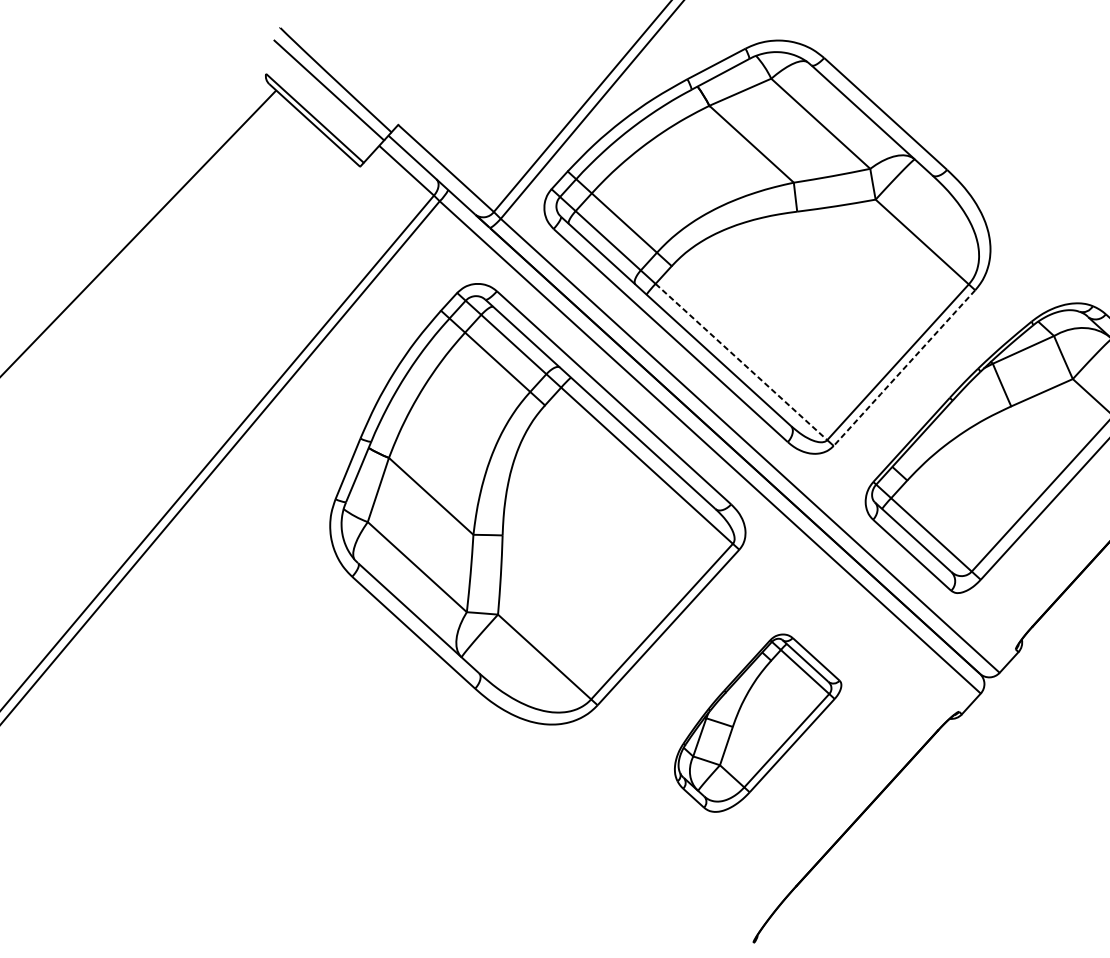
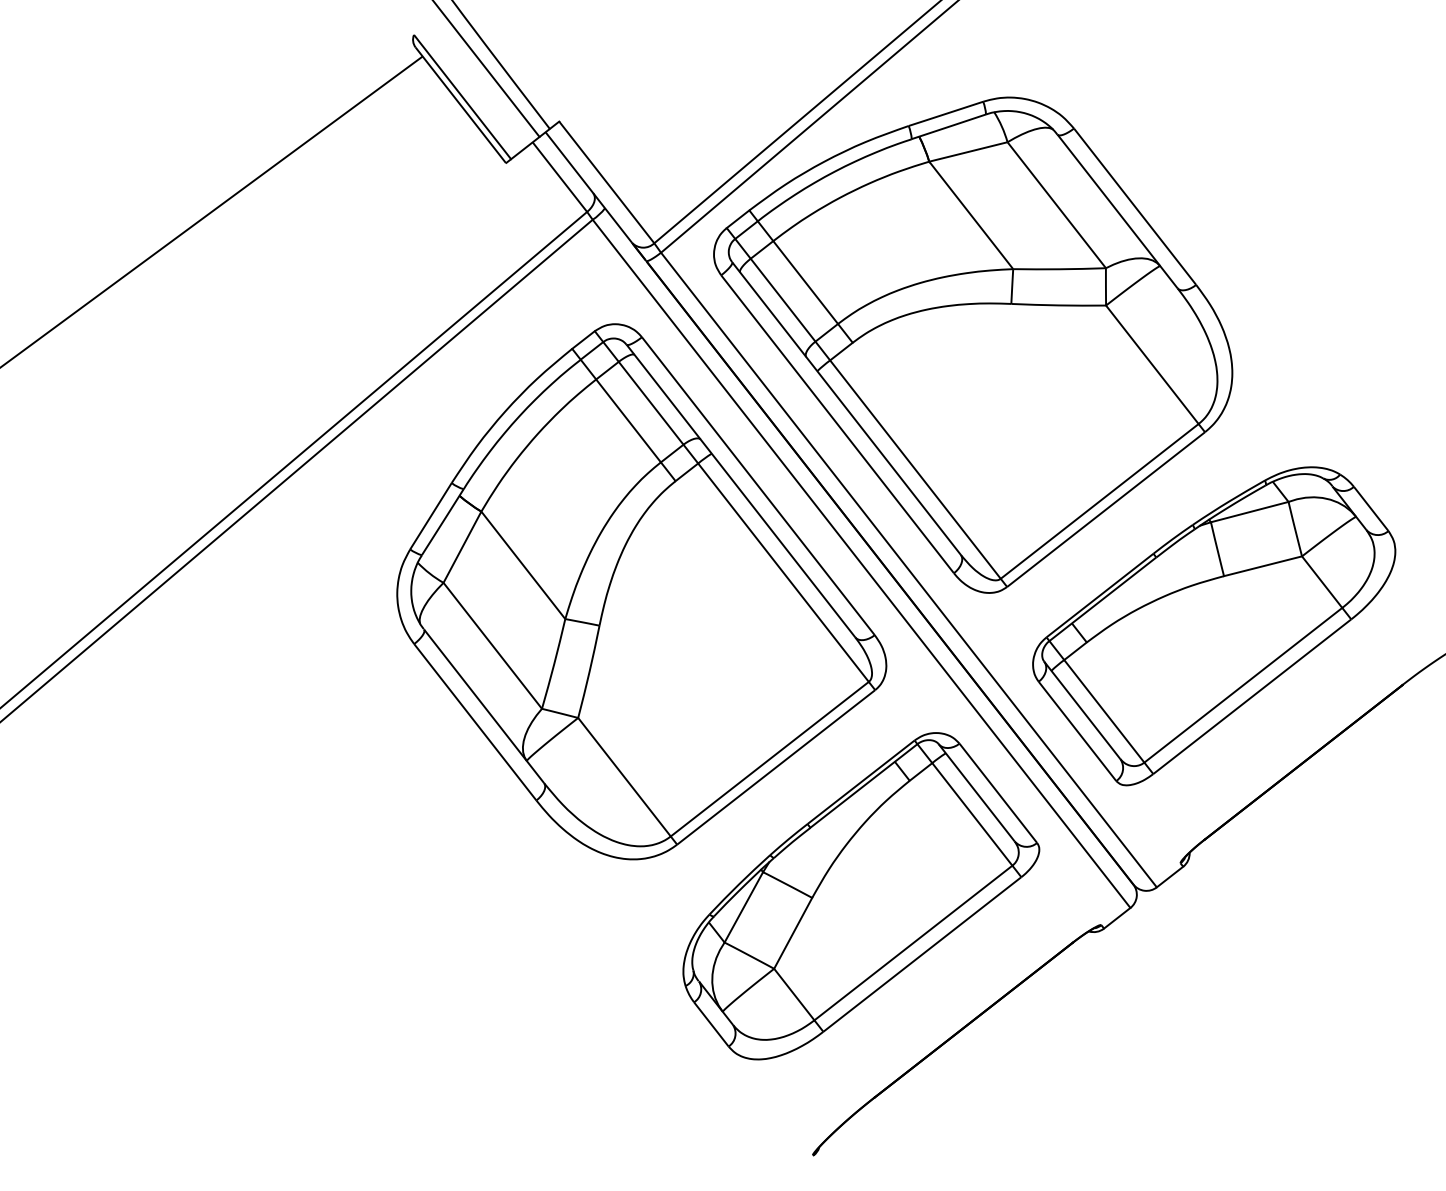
line: (741, 361) -> (915, 469), dashed -> solid
line: (904, 367) -> (1106, 509), dashed -> solid
part: (757, 722) -> (861, 896), size x1.67

